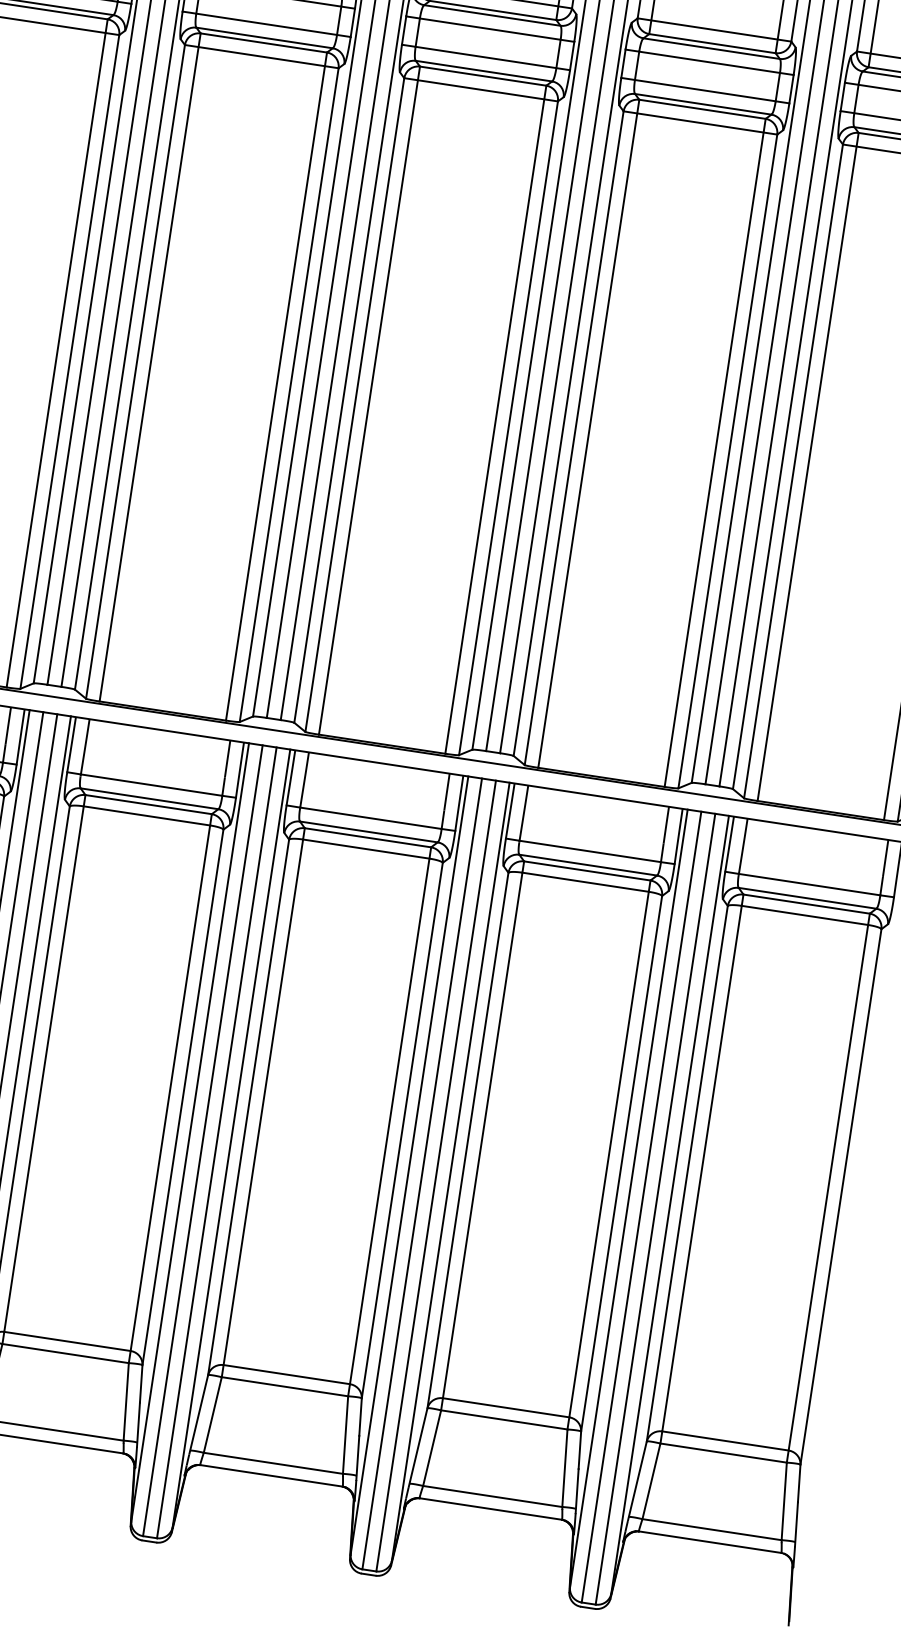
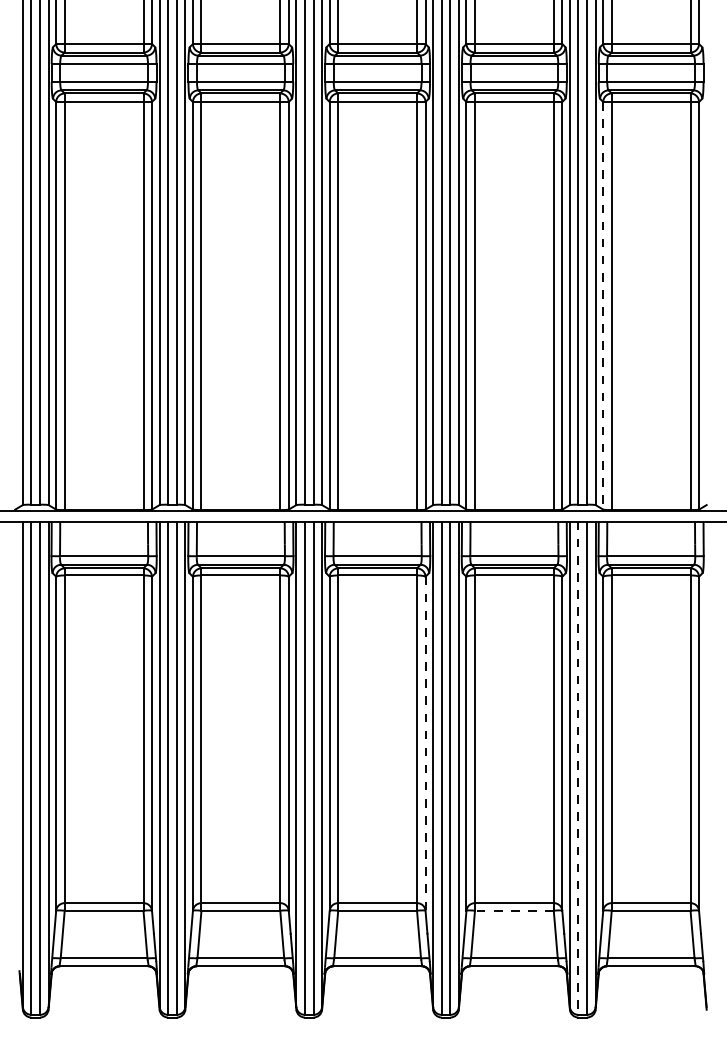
line: (794, 470) -> (603, 305), solid -> dashed
line: (402, 1130) -> (425, 743), solid -> dashed
line: (641, 1207) -> (578, 768), solid -> dashed
line: (502, 1419) -> (513, 910), solid -> dashed

